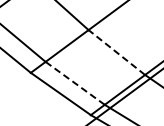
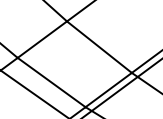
line: (116, 52) -> (99, 47), dashed -> solid
line: (75, 83) -> (51, 82), dashed -> solid

